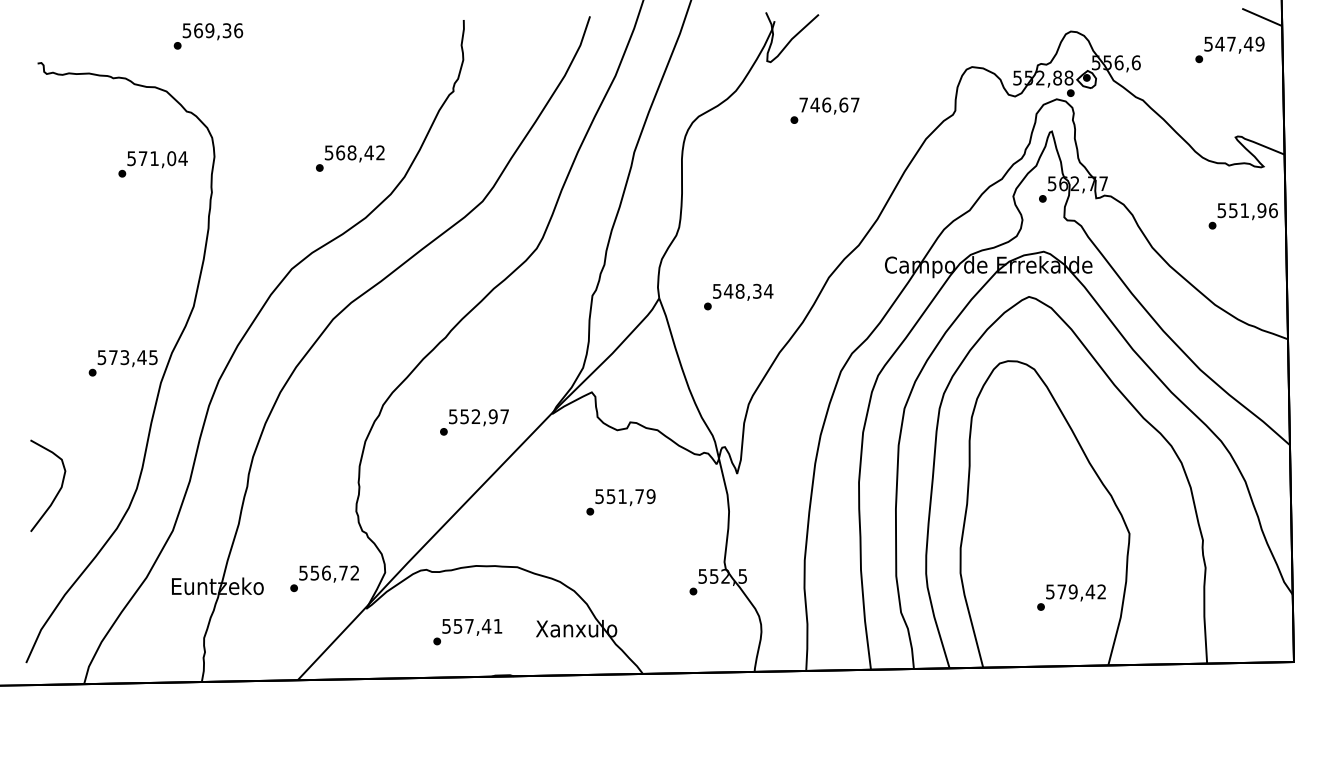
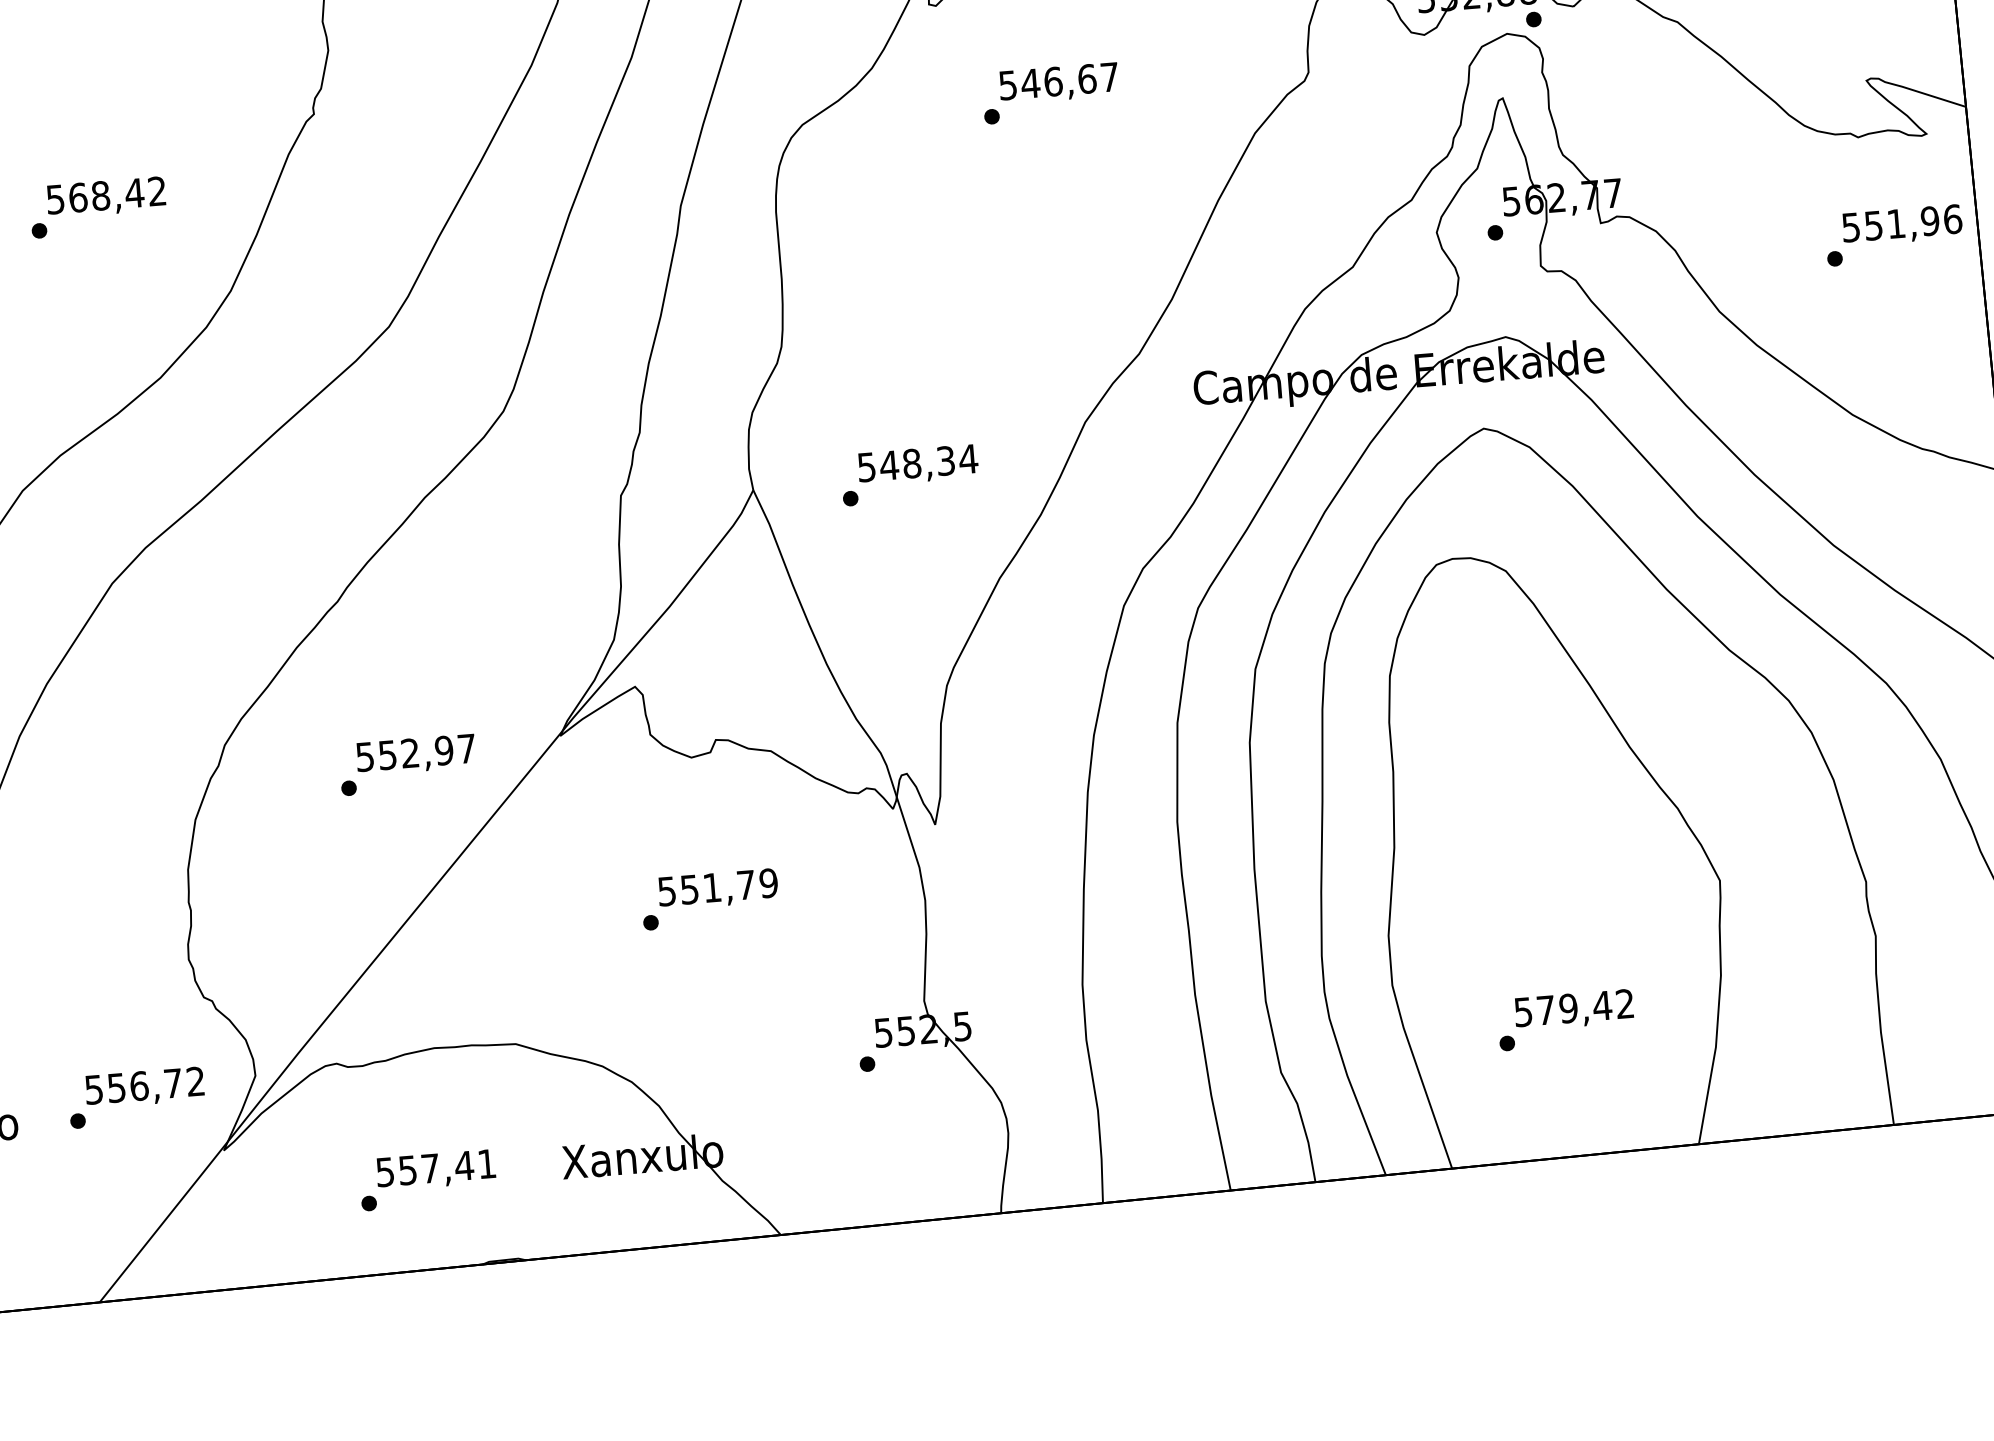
text: (803, 104) -> (1007, 84), 746,67 -> 546,67
text: (350, 158) -> (98, 207), moved
text: (1071, 597) -> (1566, 1019), moved

